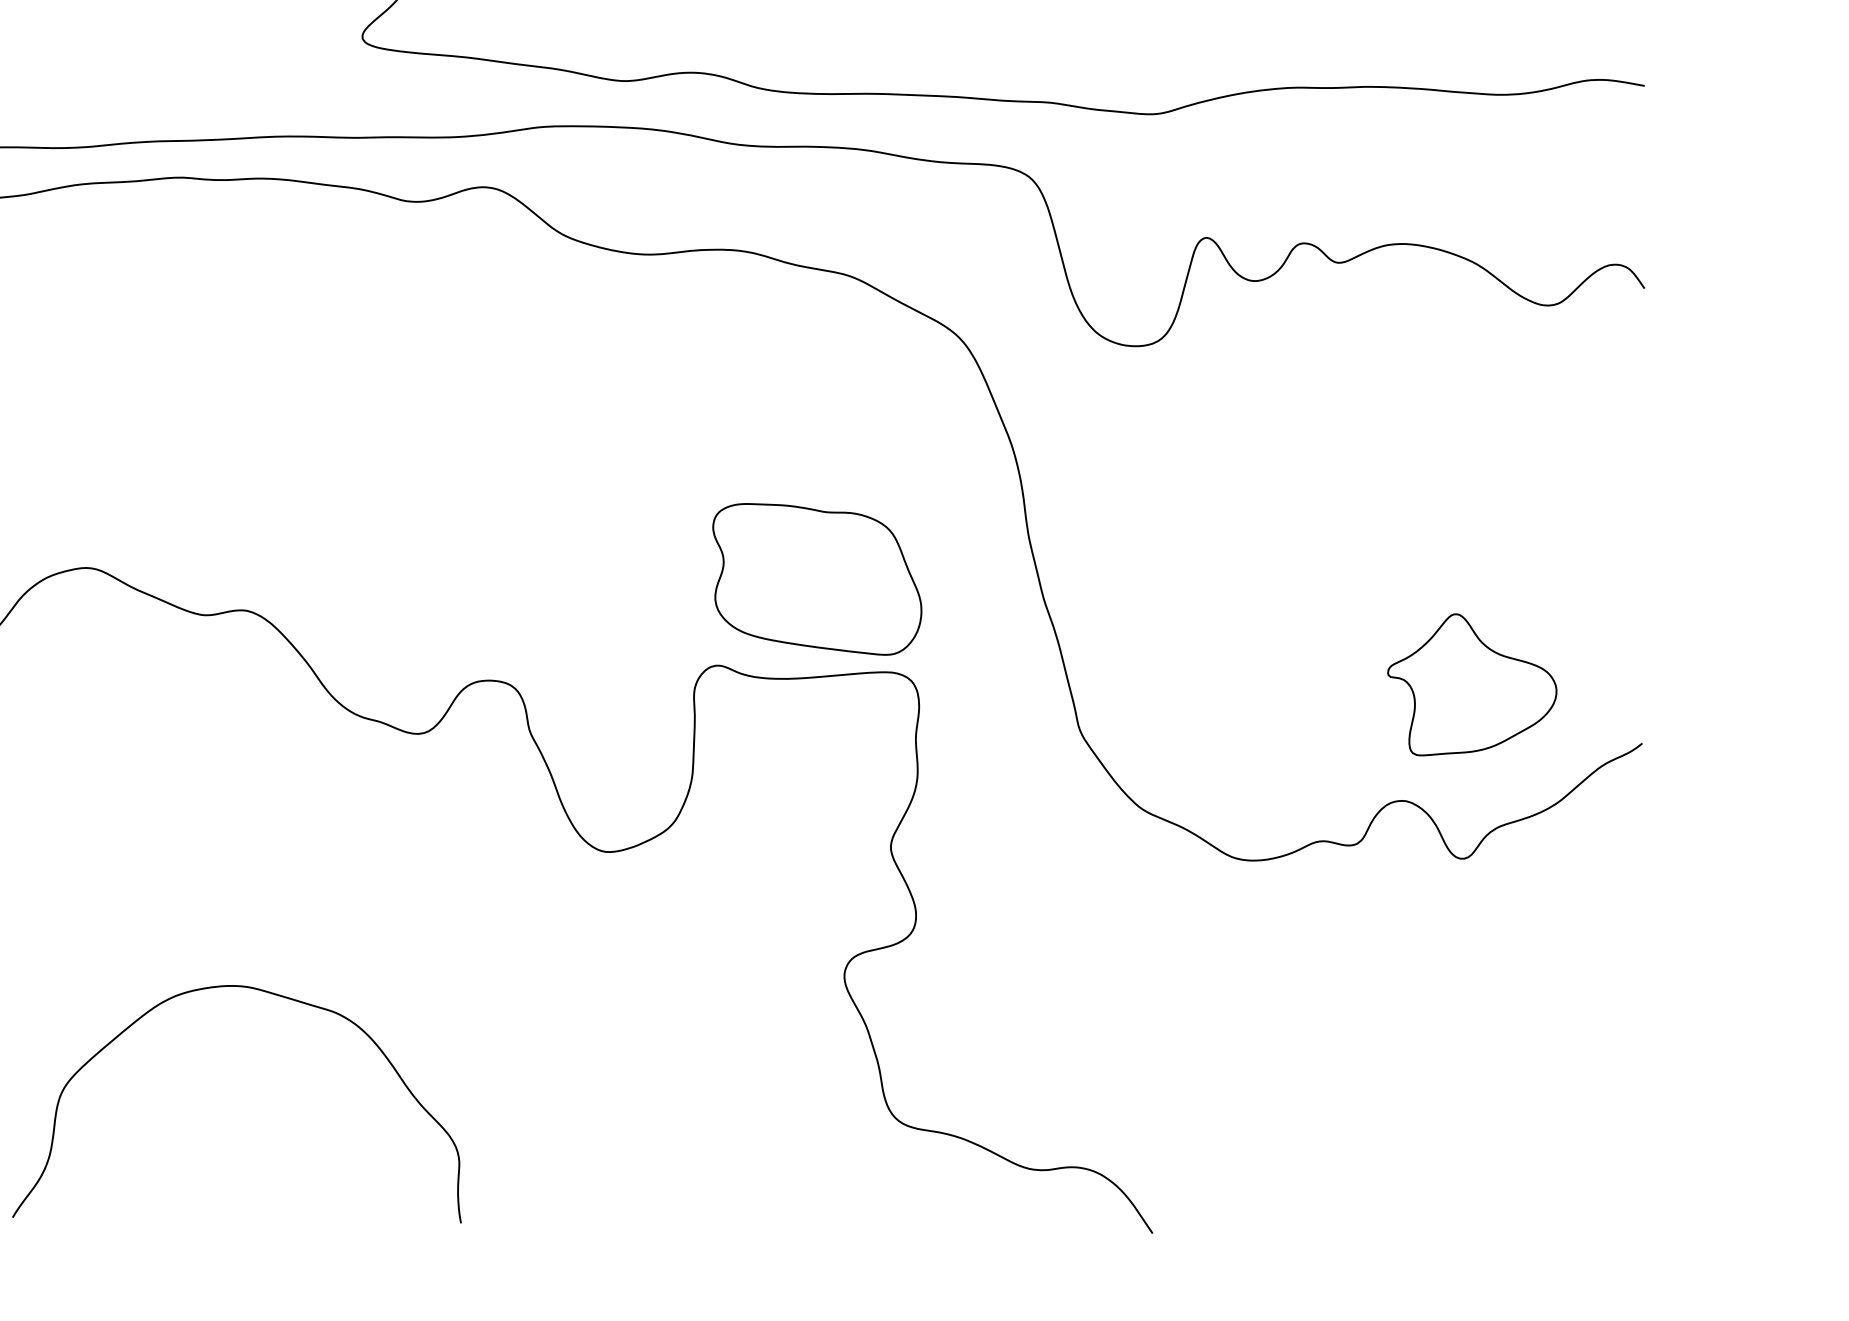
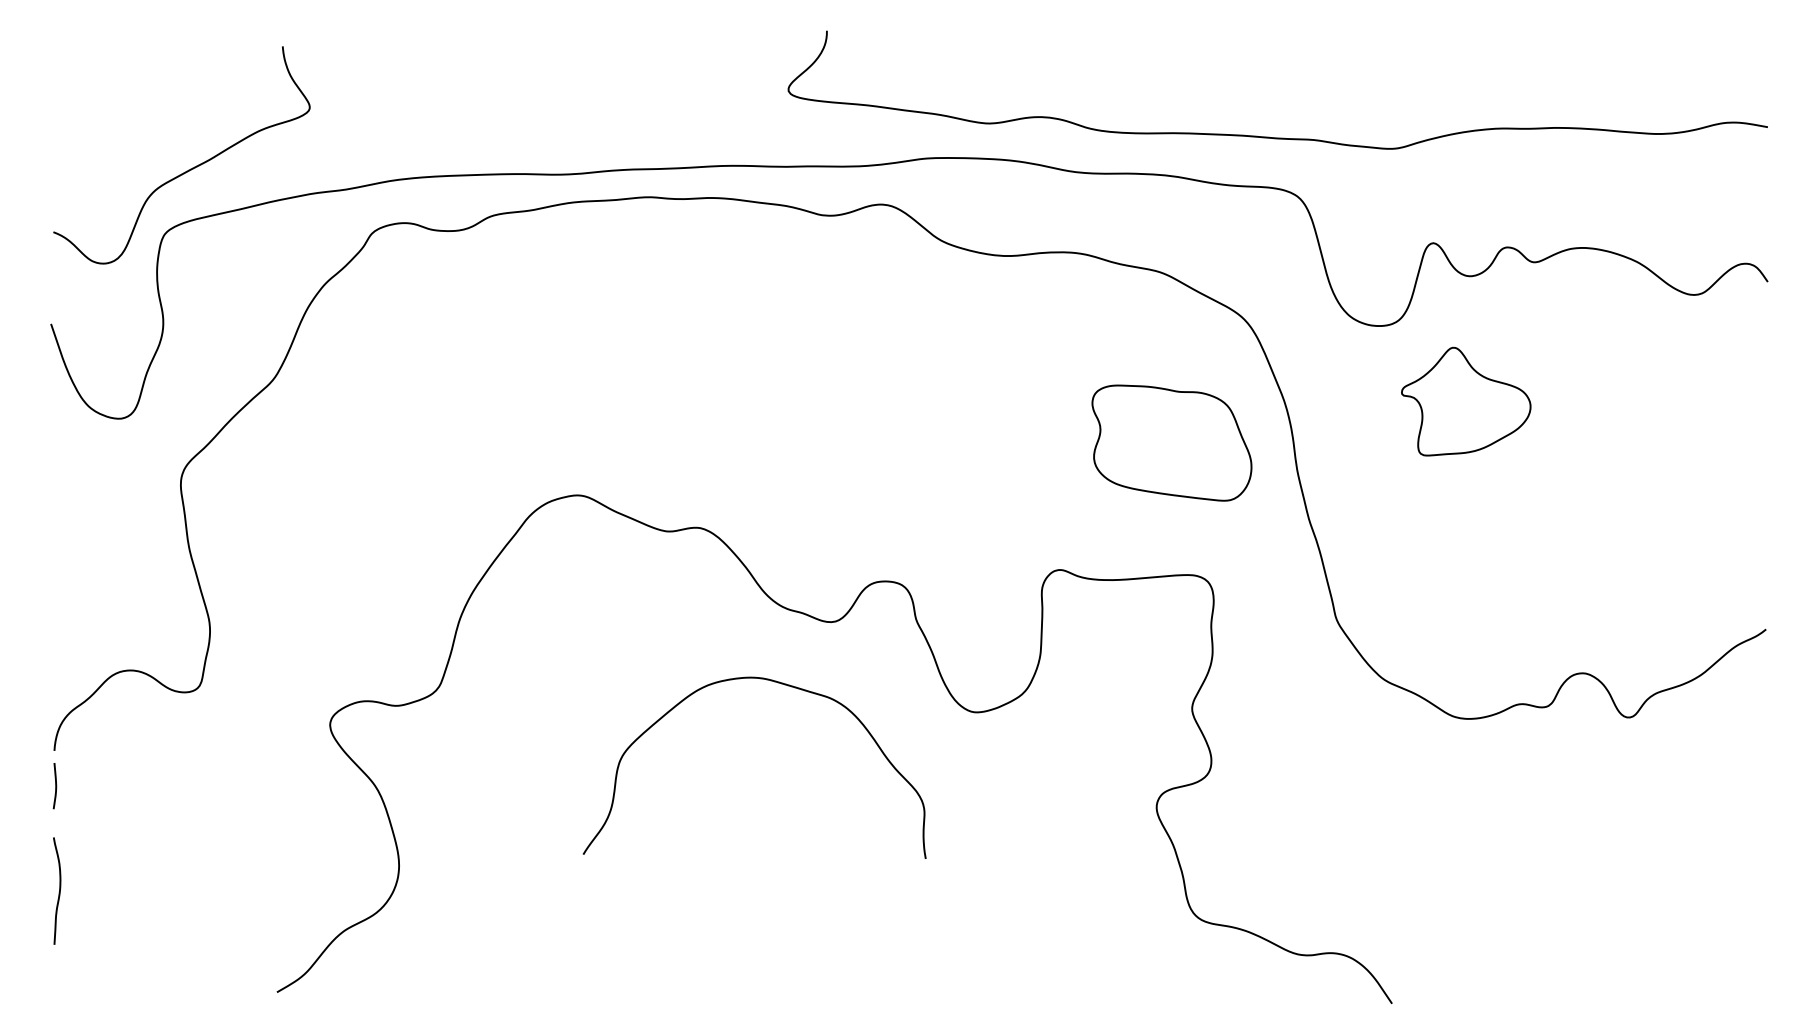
part: (816, 578) -> (1171, 442), moved
part: (1472, 684) -> (1466, 401), moved
curve: (272, 994) -> (781, 684), moved

